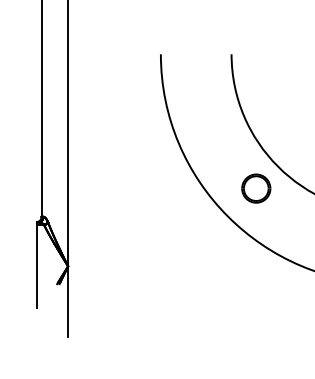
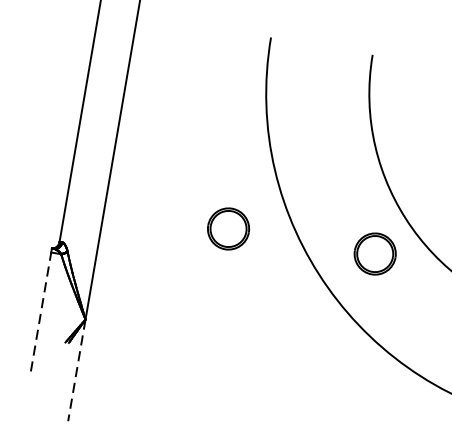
part: (154, 188) -> (228, 228), added
line: (37, 265) -> (41, 310), solid -> dashed
line: (68, 302) -> (77, 371), solid -> dashed

